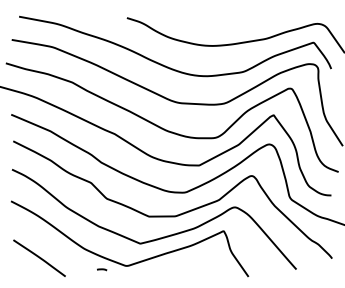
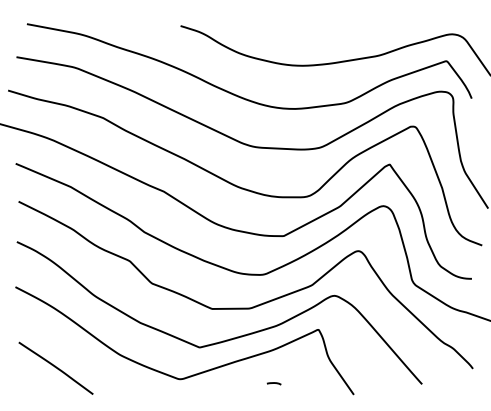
line: (101, 269) -> (273, 383), moved

